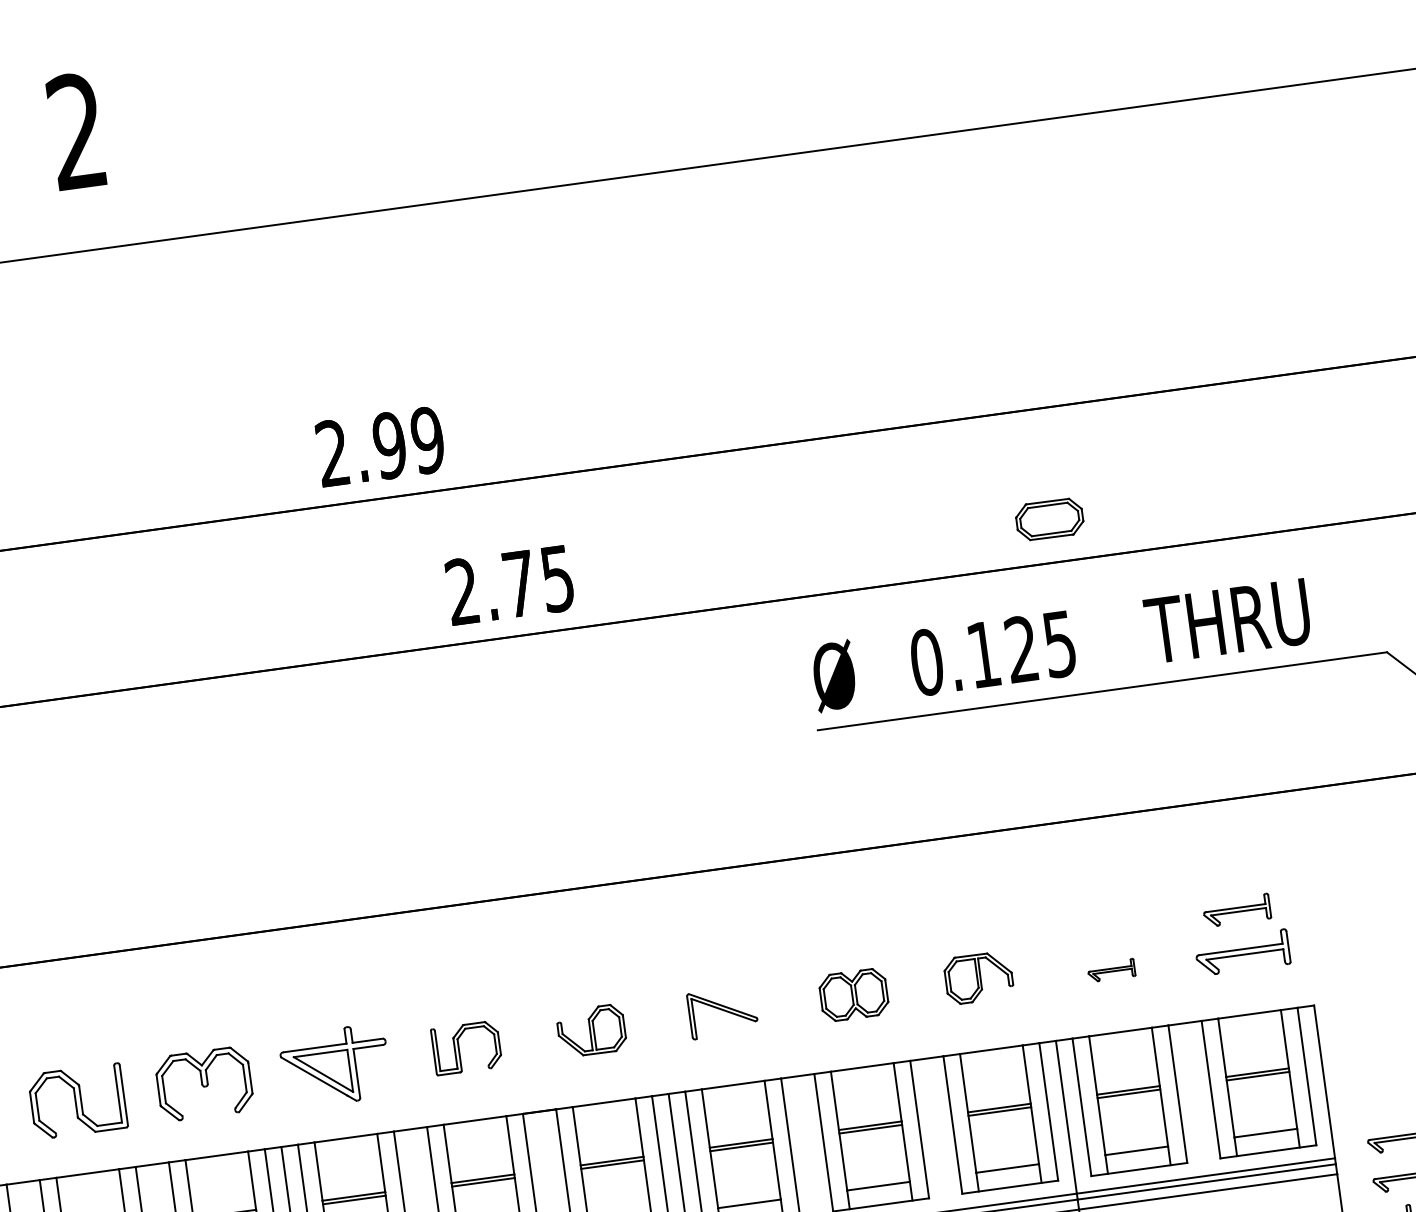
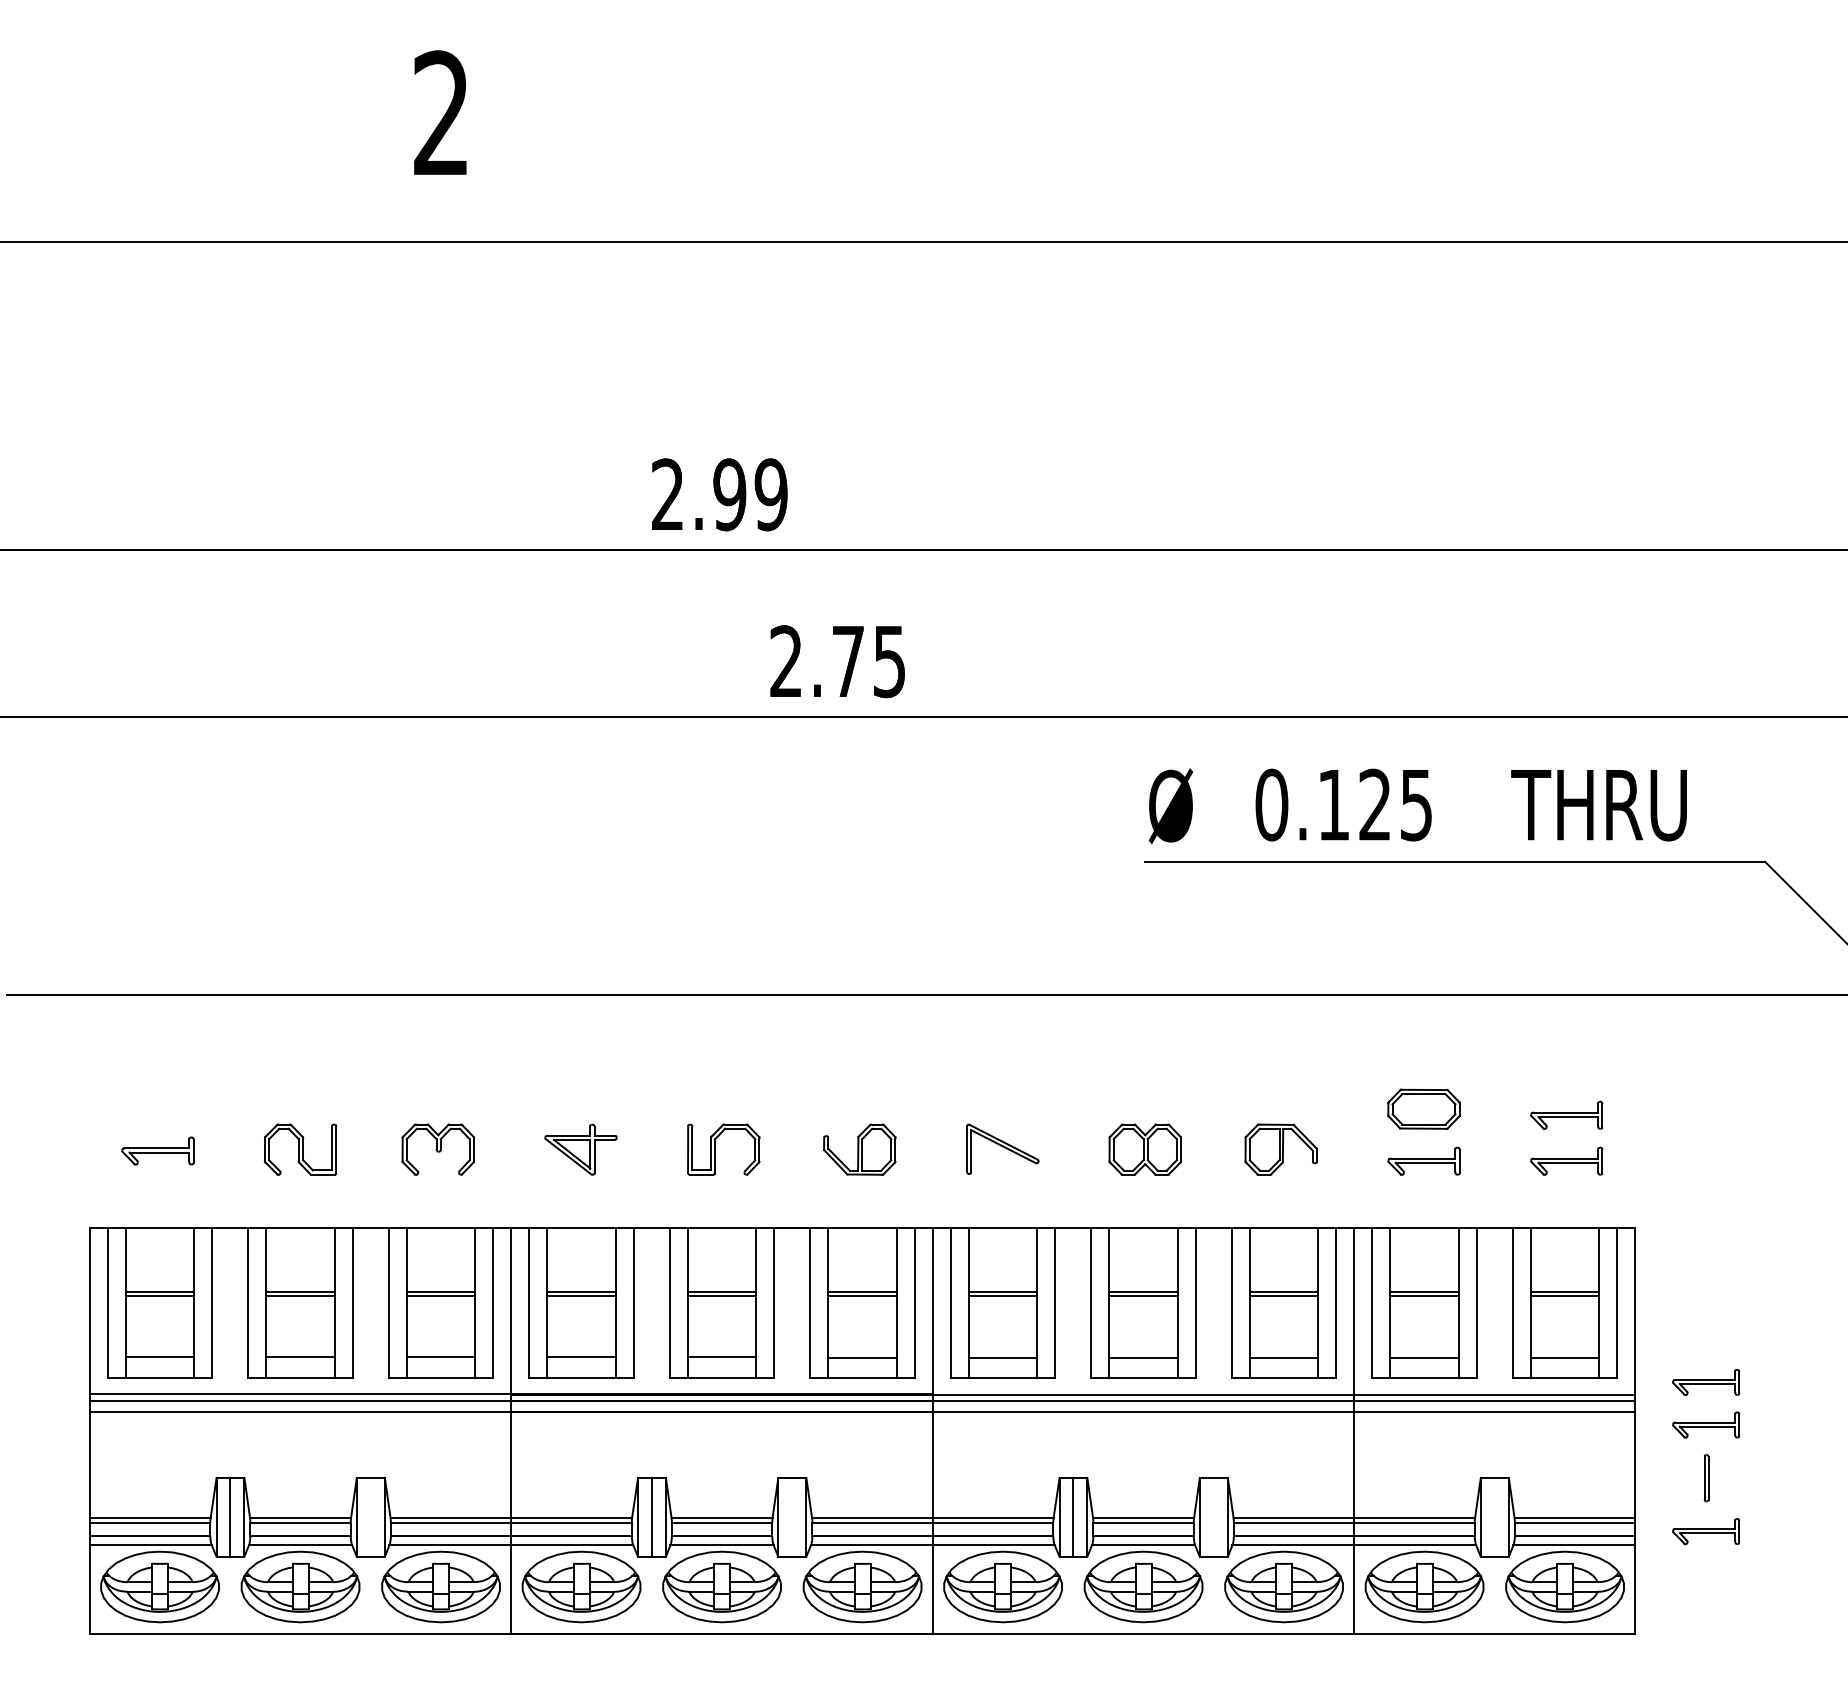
part: (1049, 518) -> (1423, 1108), moved
part: (1242, 951) -> (1566, 1160), size x0.71
part: (1110, 969) -> (1423, 1160), size x1.43
part: (335, 1065) -> (580, 1149), size x0.62
part: (203, 1083) -> (437, 1149), size x0.71
part: (77, 1101) -> (300, 1149), size x0.71

